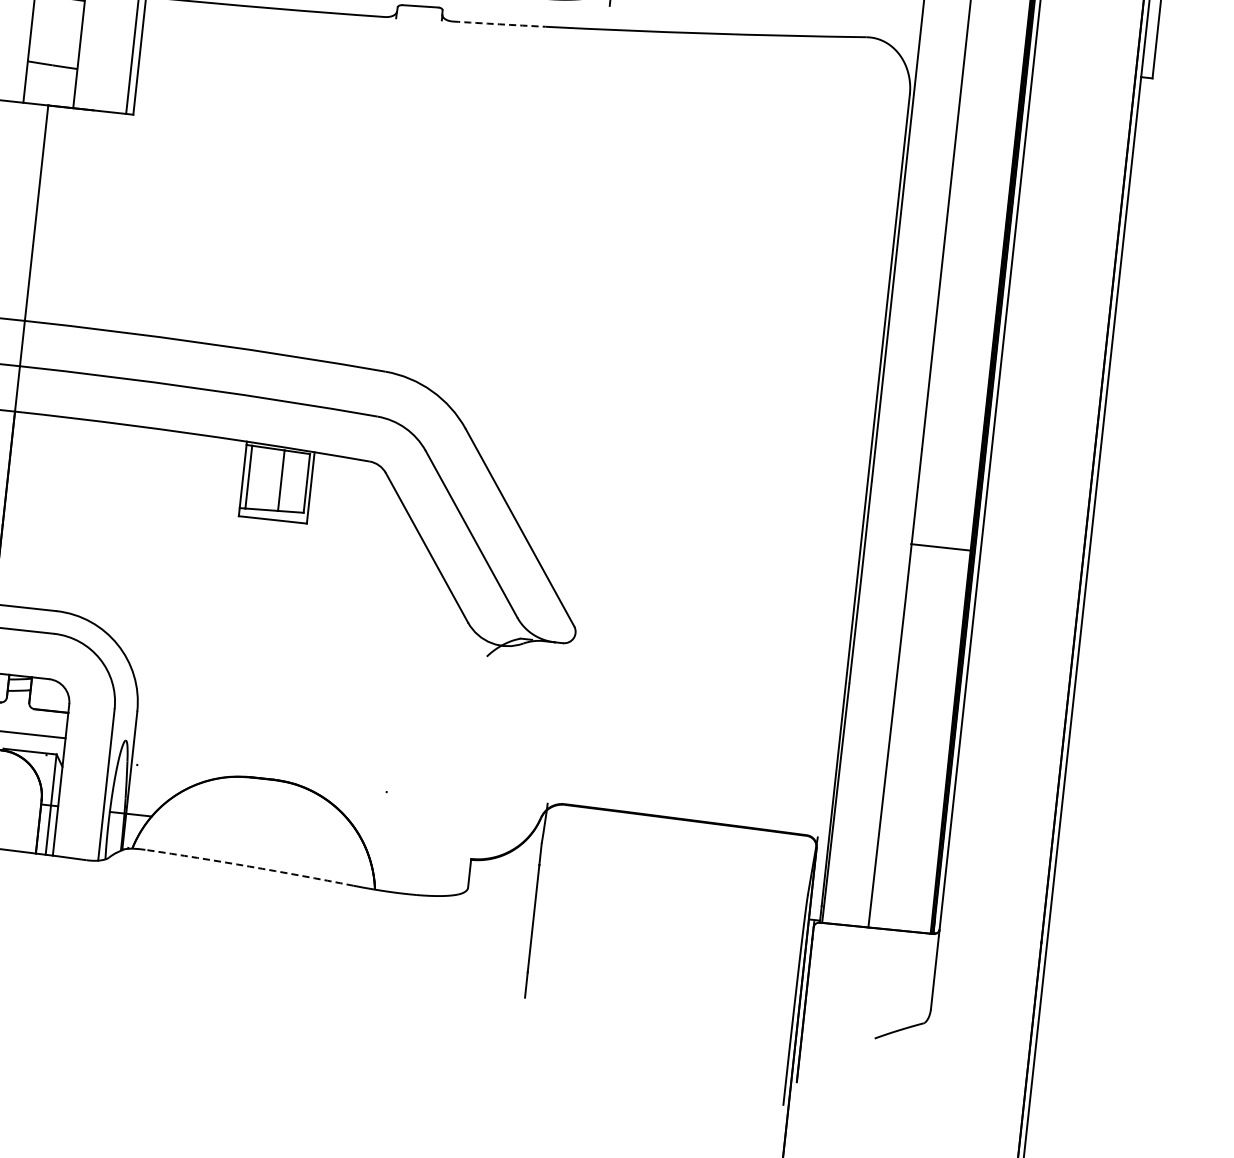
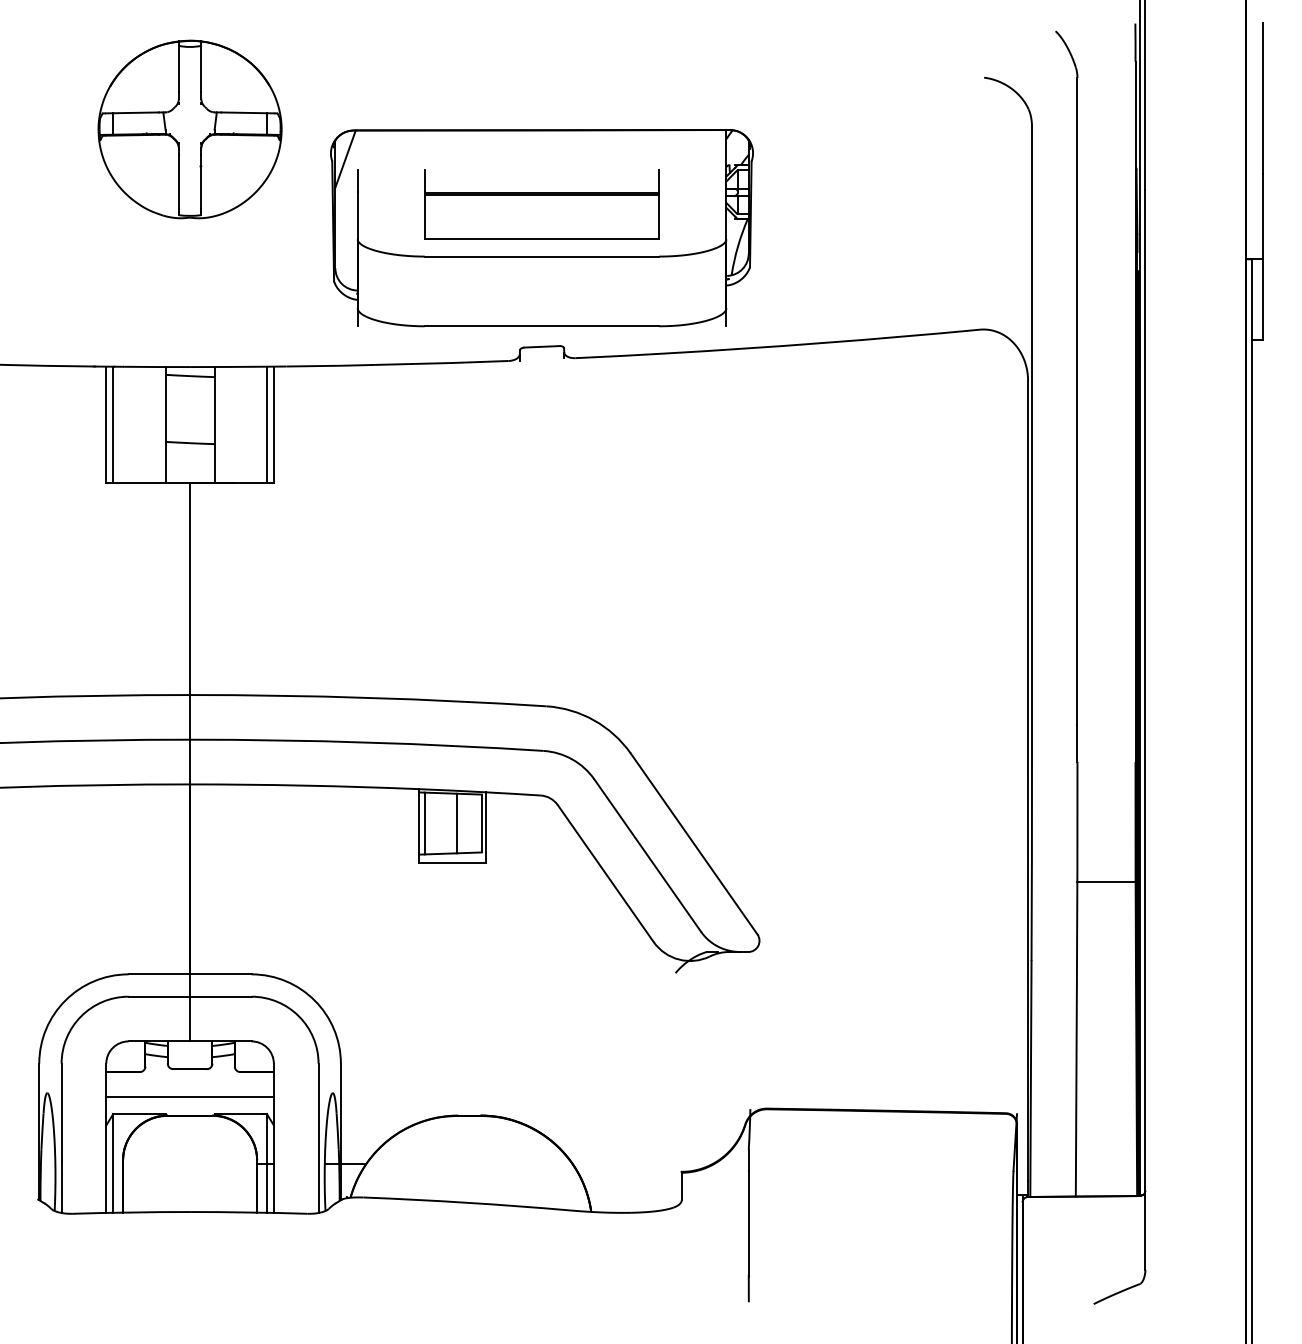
arc: (499, 23) -> (620, 355), dashed -> solid
line: (941, 547) -> (1106, 881), moved
arc: (249, 866) -> (466, 1202), dashed -> solid

